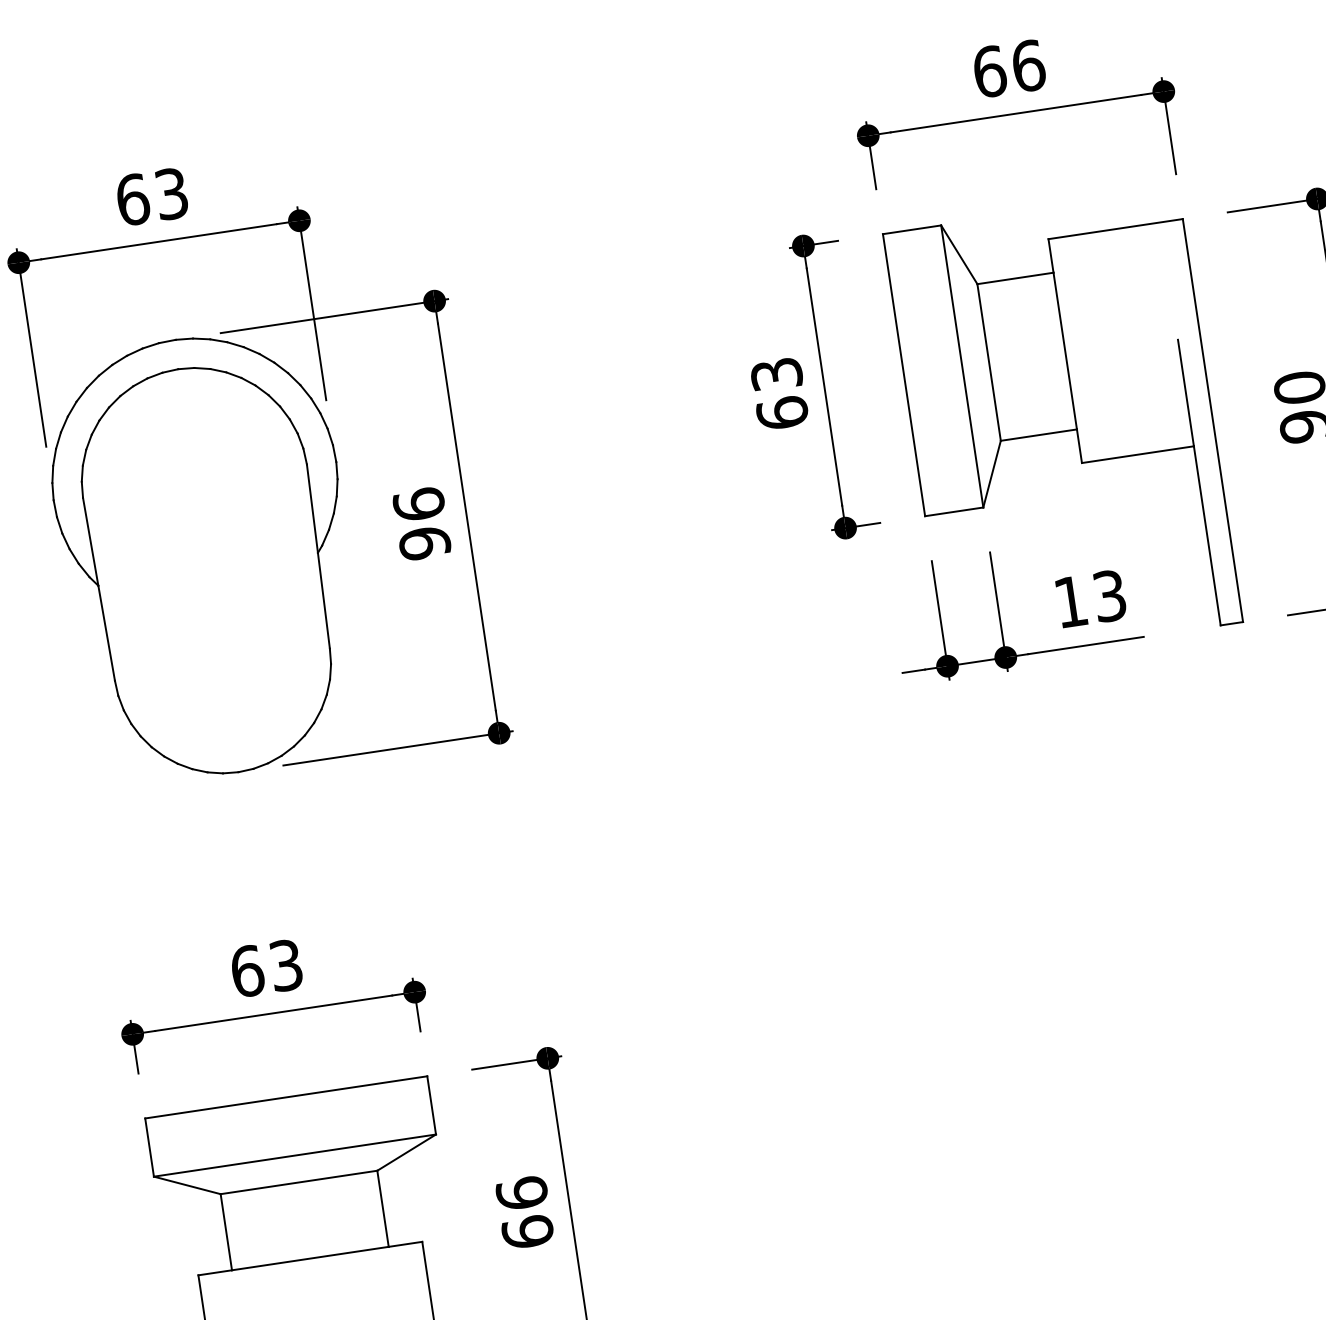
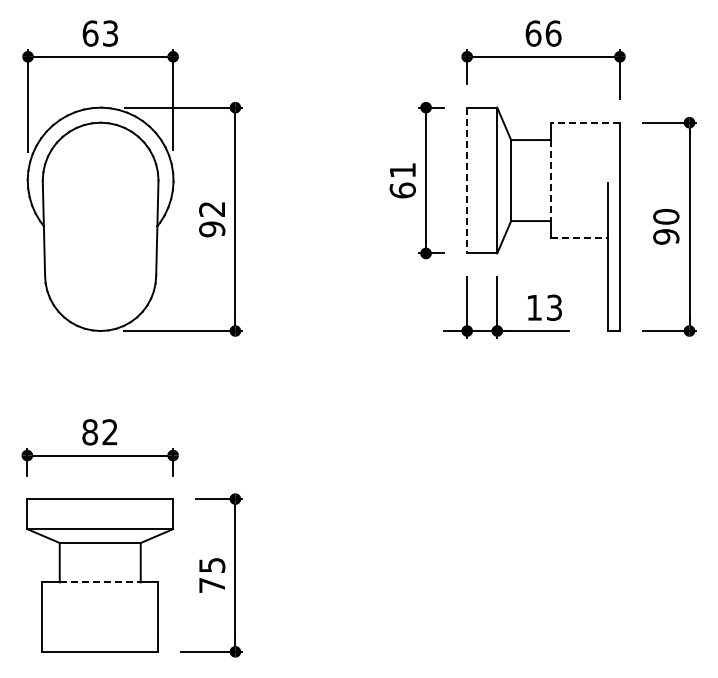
line: (1116, 228) -> (585, 122), solid -> dashed
line: (1065, 350) -> (550, 180), solid -> dashed
text: (776, 374) -> (402, 170), 63 -> 61
line: (904, 374) -> (467, 180), solid -> dashed
line: (1138, 454) -> (579, 238), solid -> dashed
text: (419, 504) -> (212, 209), 96 -> 92
text: (265, 968) -> (99, 432), 63 -> 82
text: (525, 1212) -> (212, 575), 66 -> 75
line: (310, 1258) -> (100, 582), solid -> dashed

